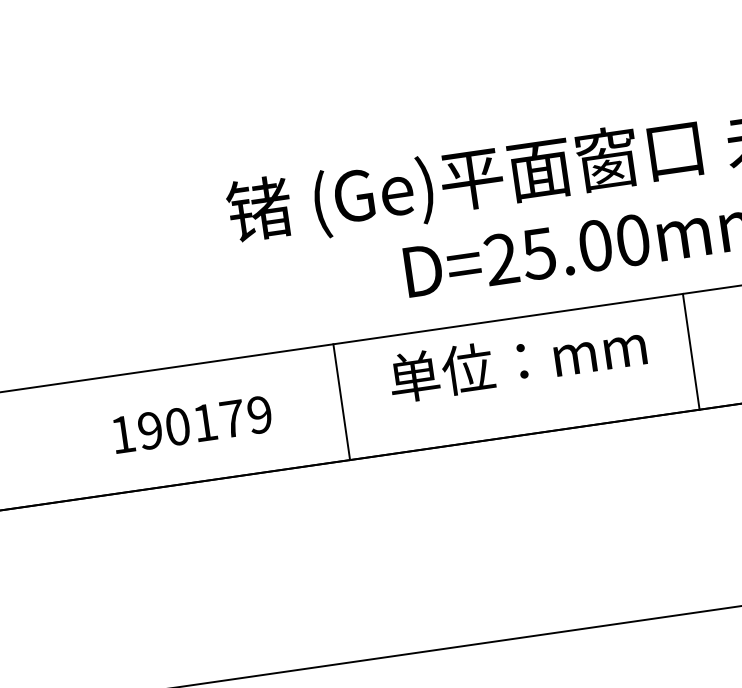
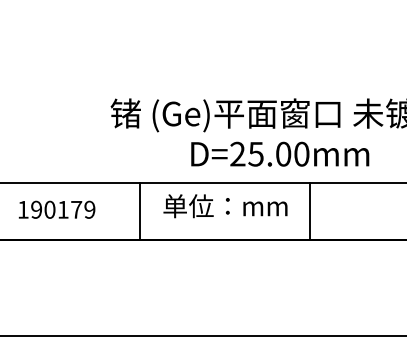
line: (690, 352) -> (309, 211), moved
text: (517, 362) -> (225, 206), moved
line: (341, 402) -> (139, 211), moved
text: (191, 424) -> (56, 209), moved

